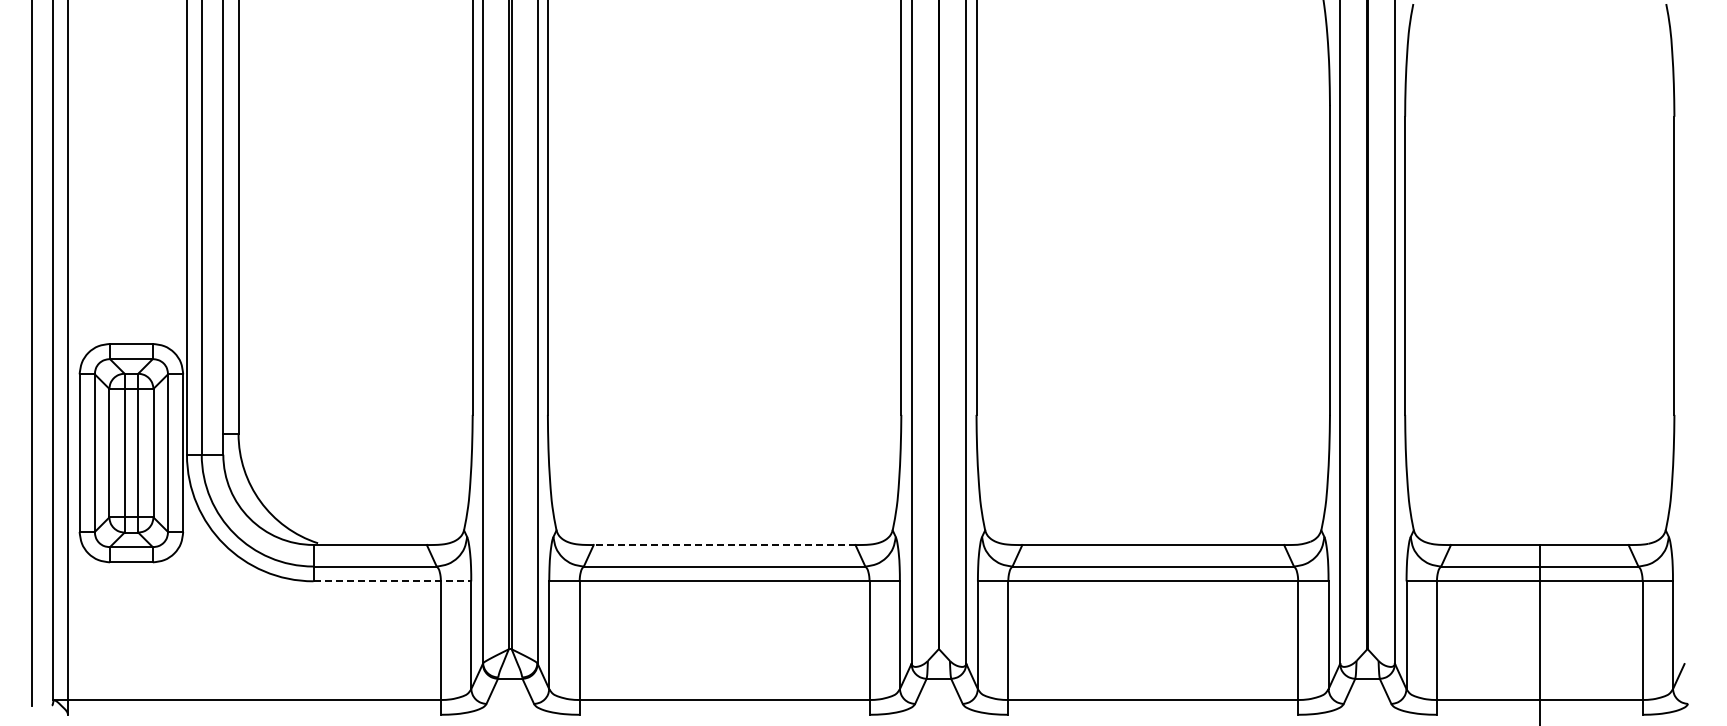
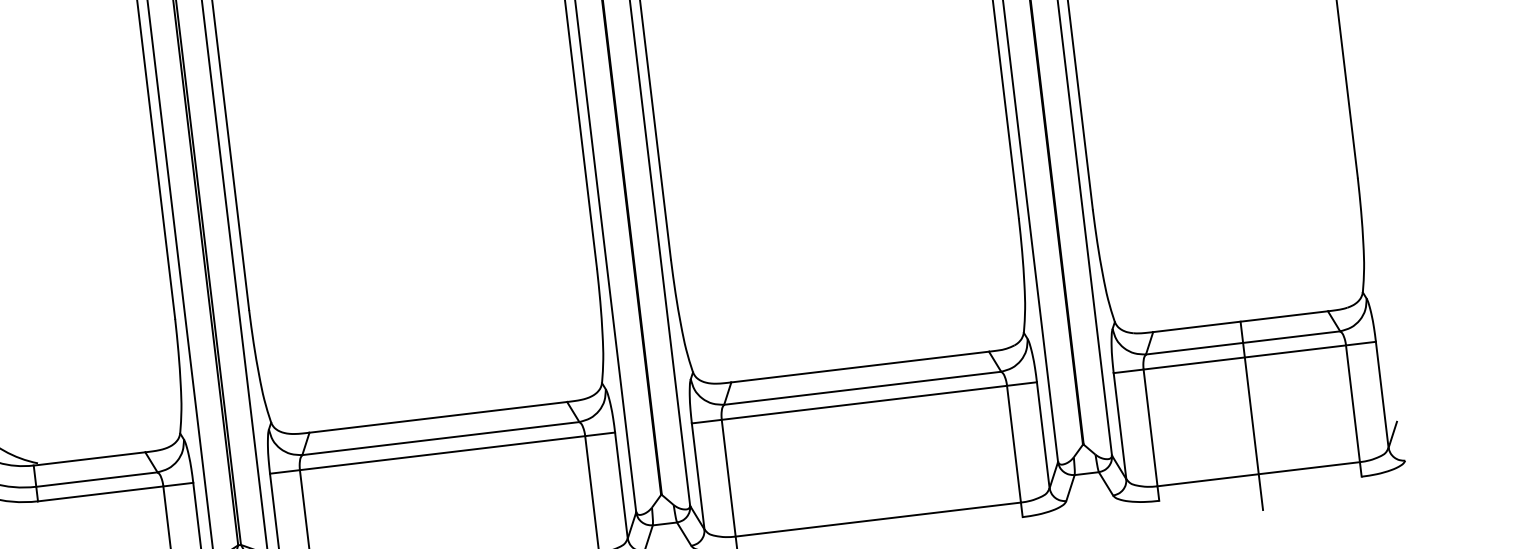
line: (724, 545) -> (438, 417), dashed -> solid
line: (392, 581) -> (115, 492), dashed -> solid

